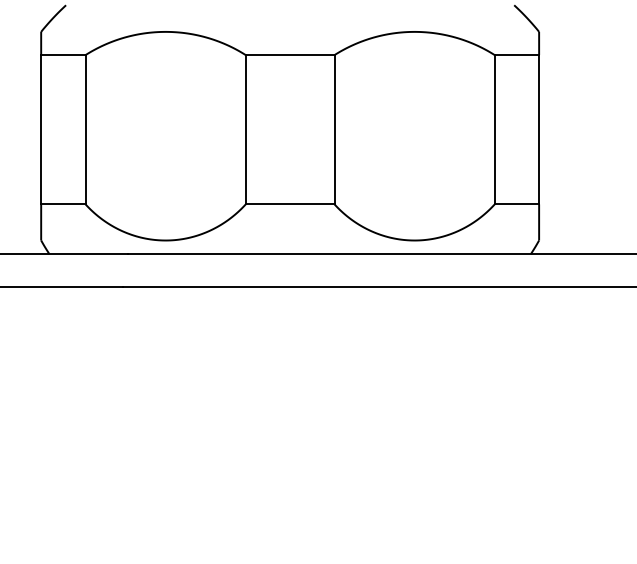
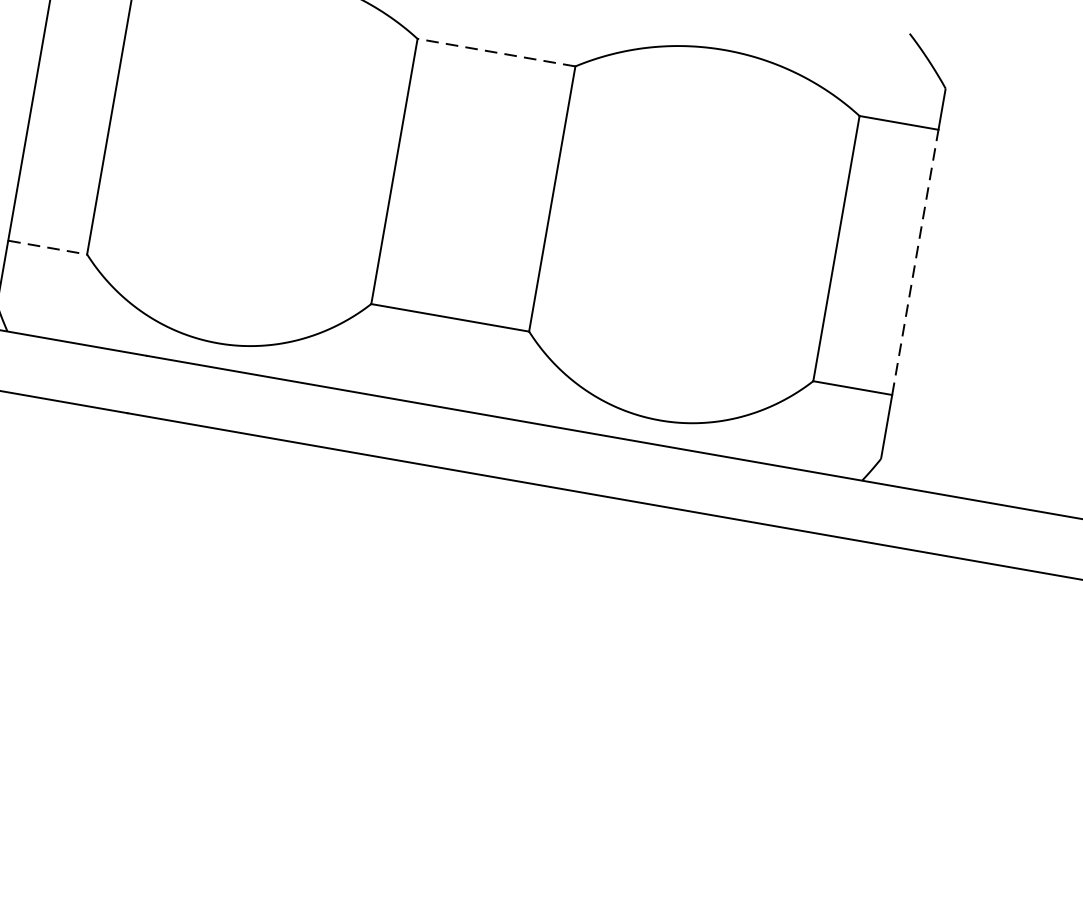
line: (289, 55) -> (495, 53), solid -> dashed
line: (539, 129) -> (916, 262), solid -> dashed
line: (63, 204) -> (47, 247), solid -> dashed

